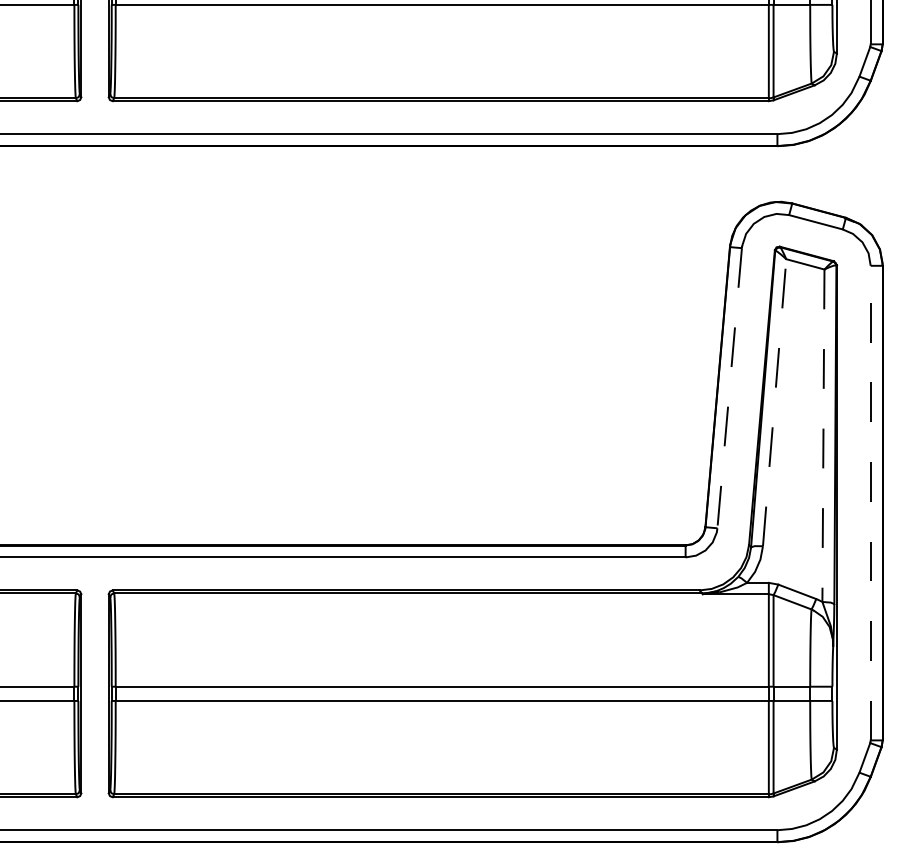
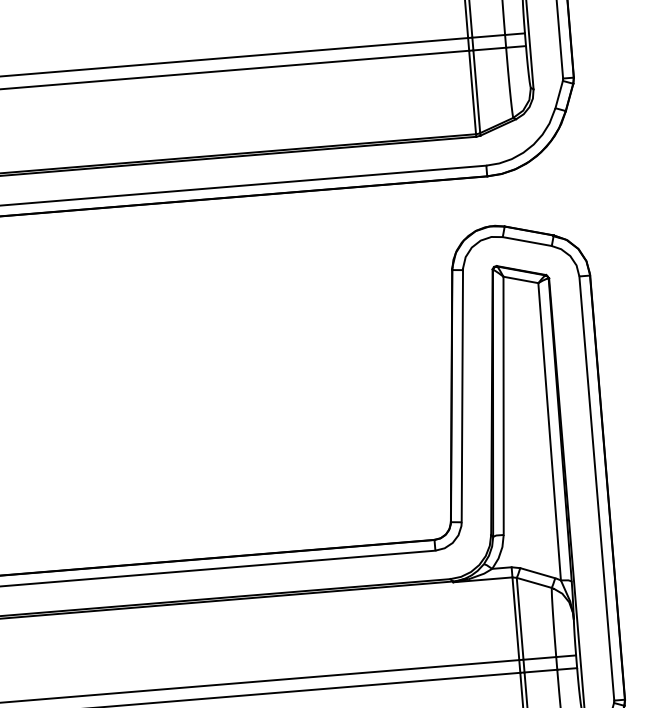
line: (729, 388) -> (462, 396), dashed -> solid
line: (774, 402) -> (503, 405), dashed -> solid
line: (823, 436) -> (549, 432), dashed -> solid
line: (870, 502) -> (596, 487), dashed -> solid

